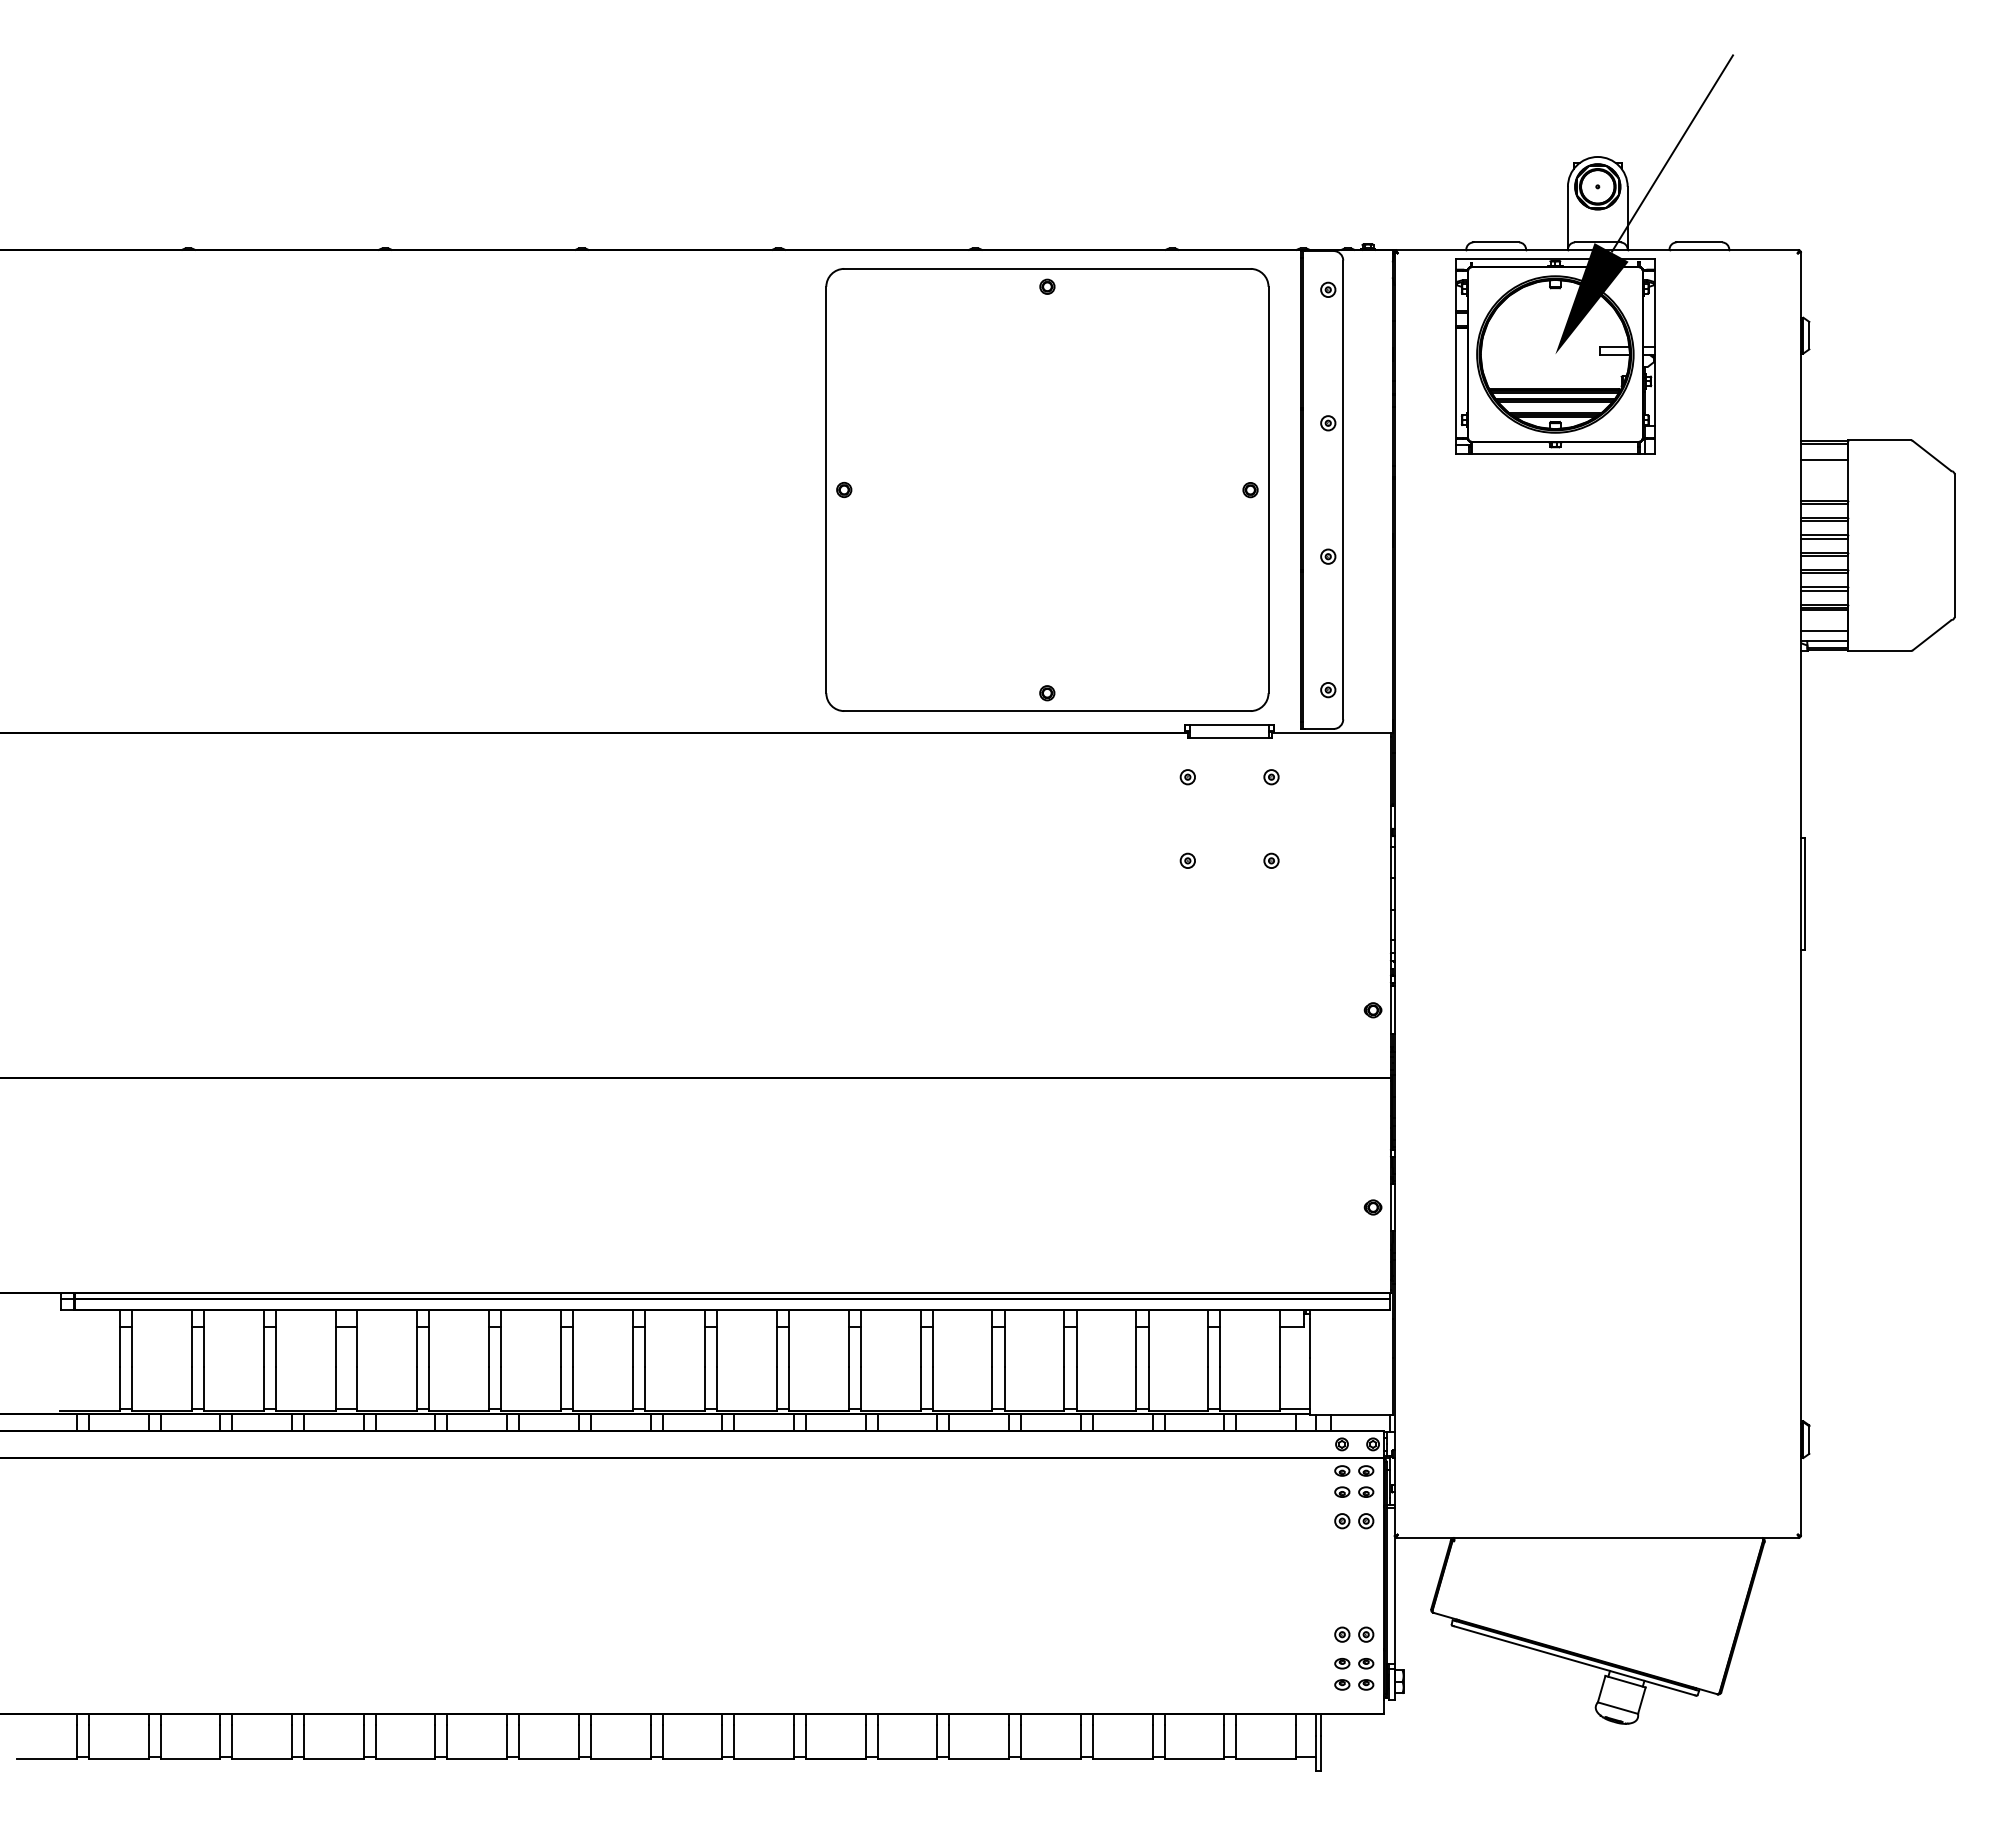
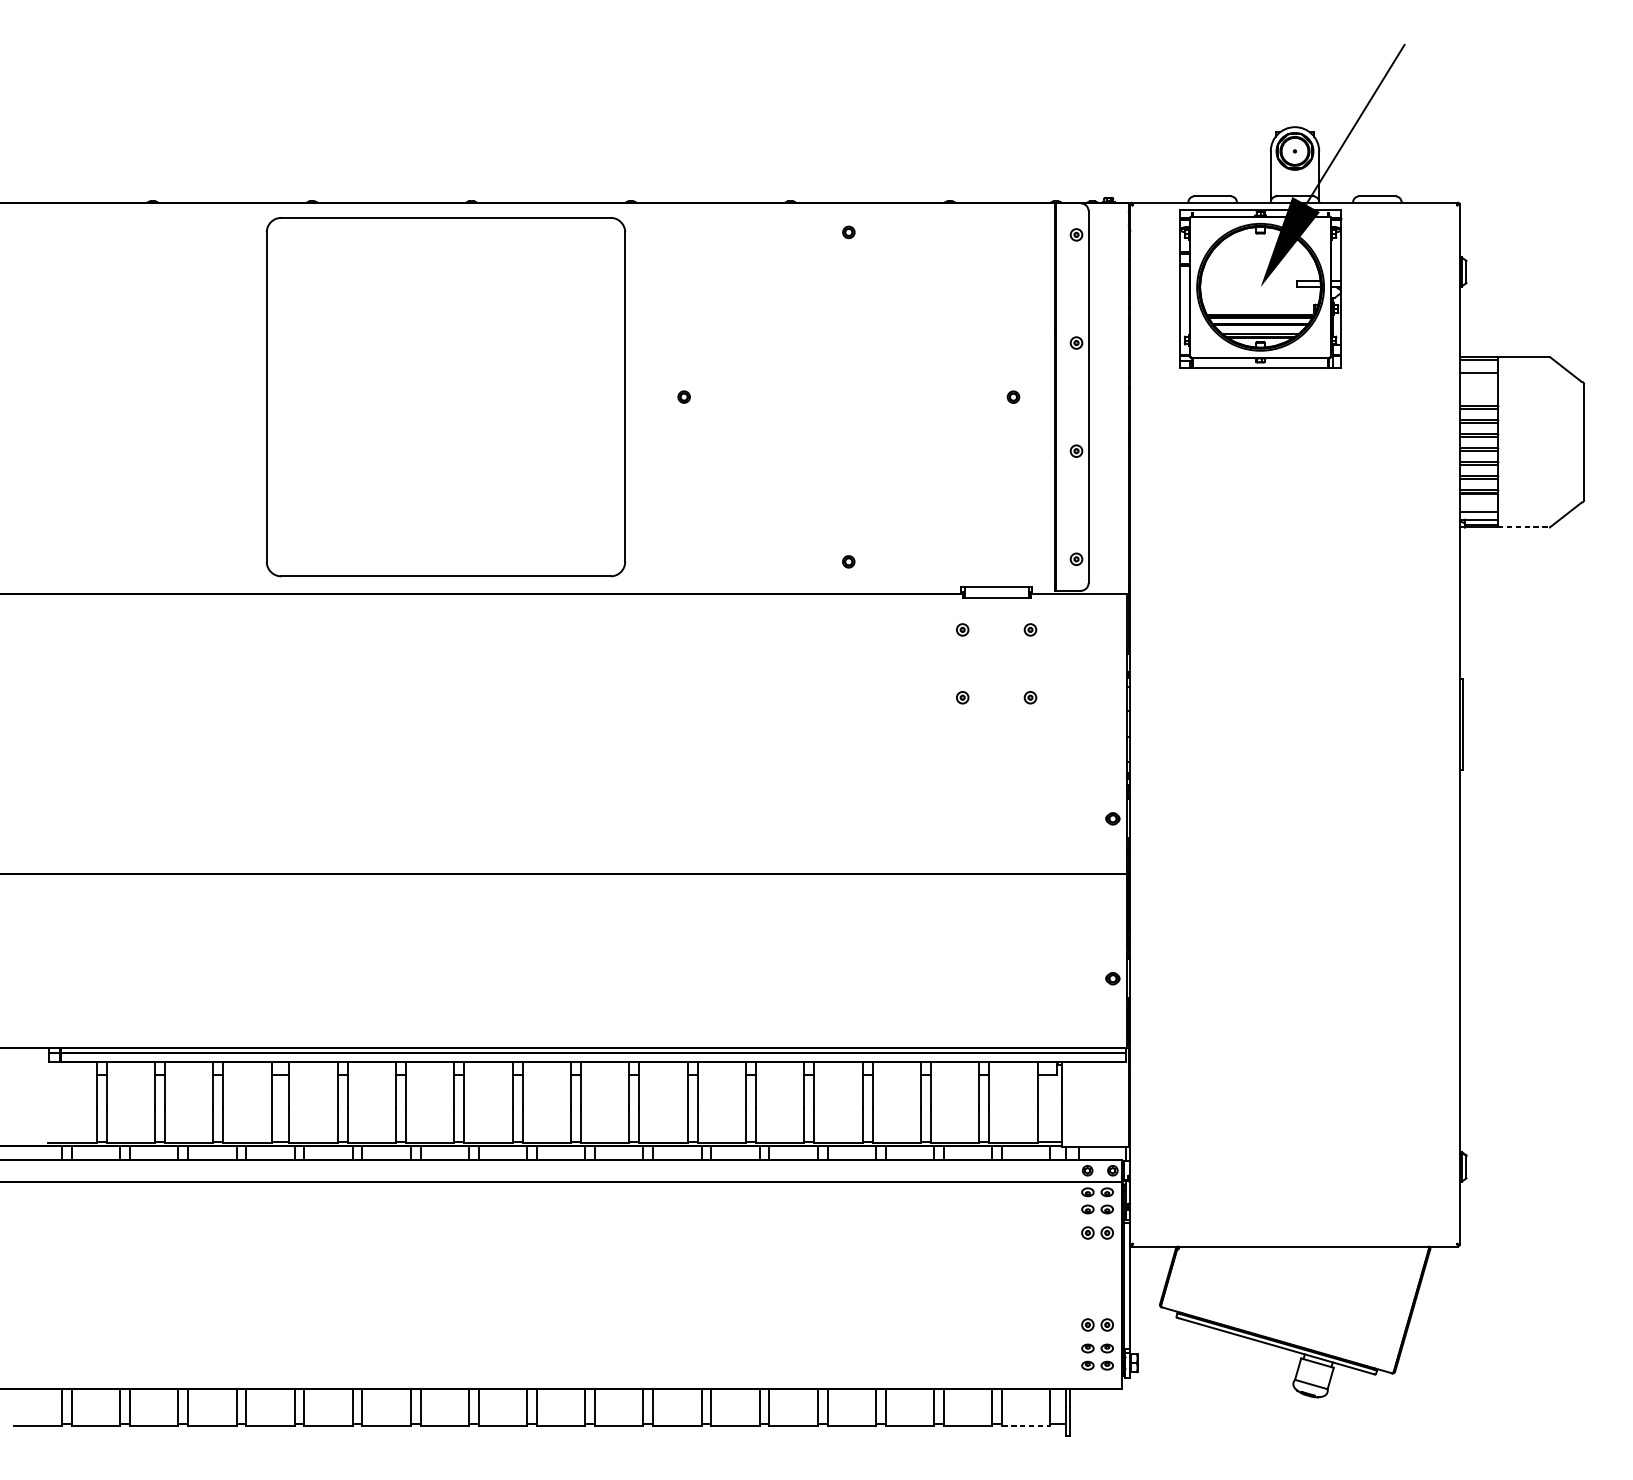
part: (1047, 489) -> (446, 396), moved
line: (1879, 650) -> (1523, 527), solid -> dashed
line: (1266, 1758) -> (1026, 1425), solid -> dashed

